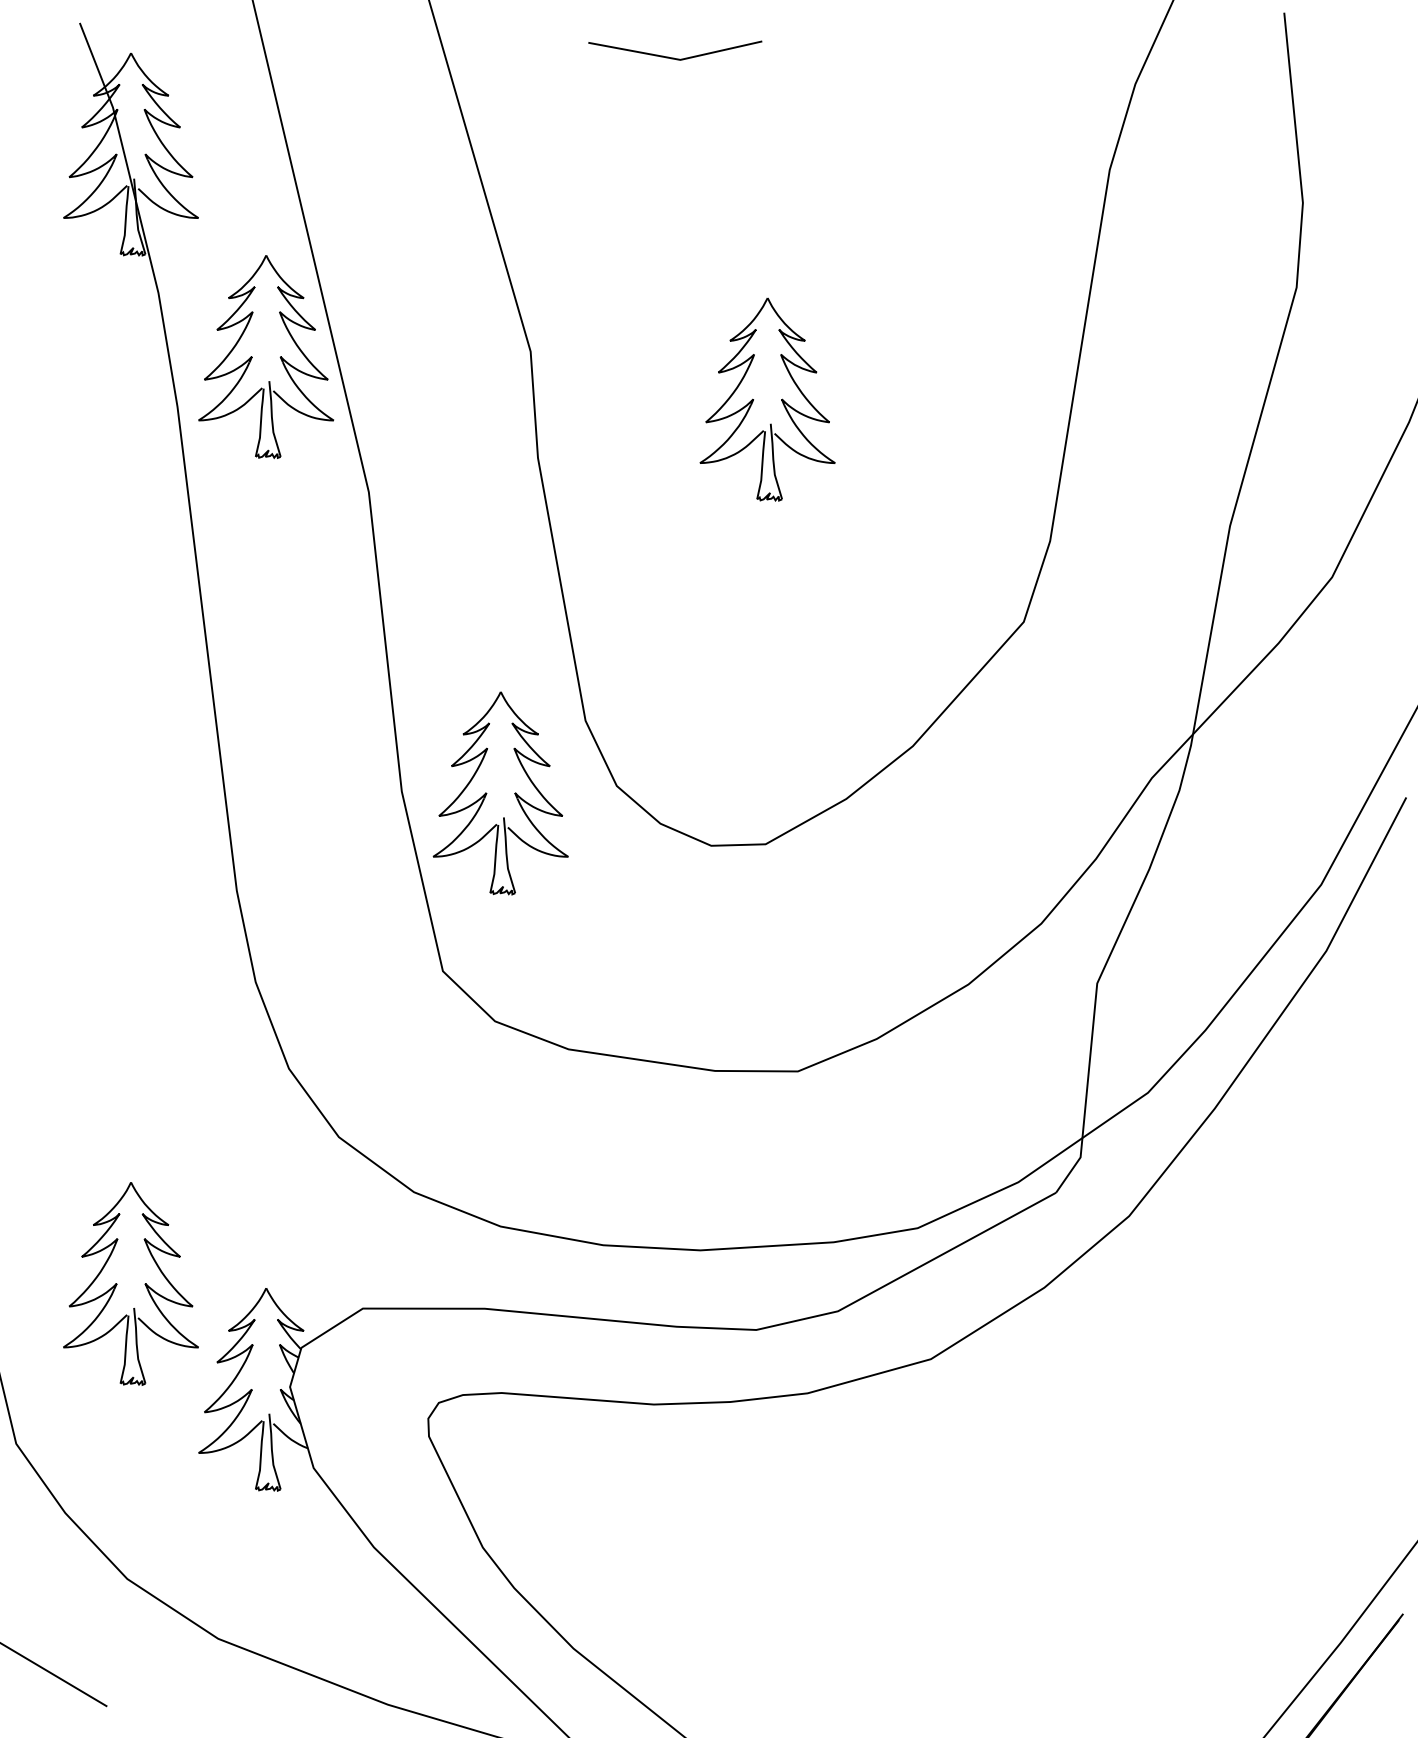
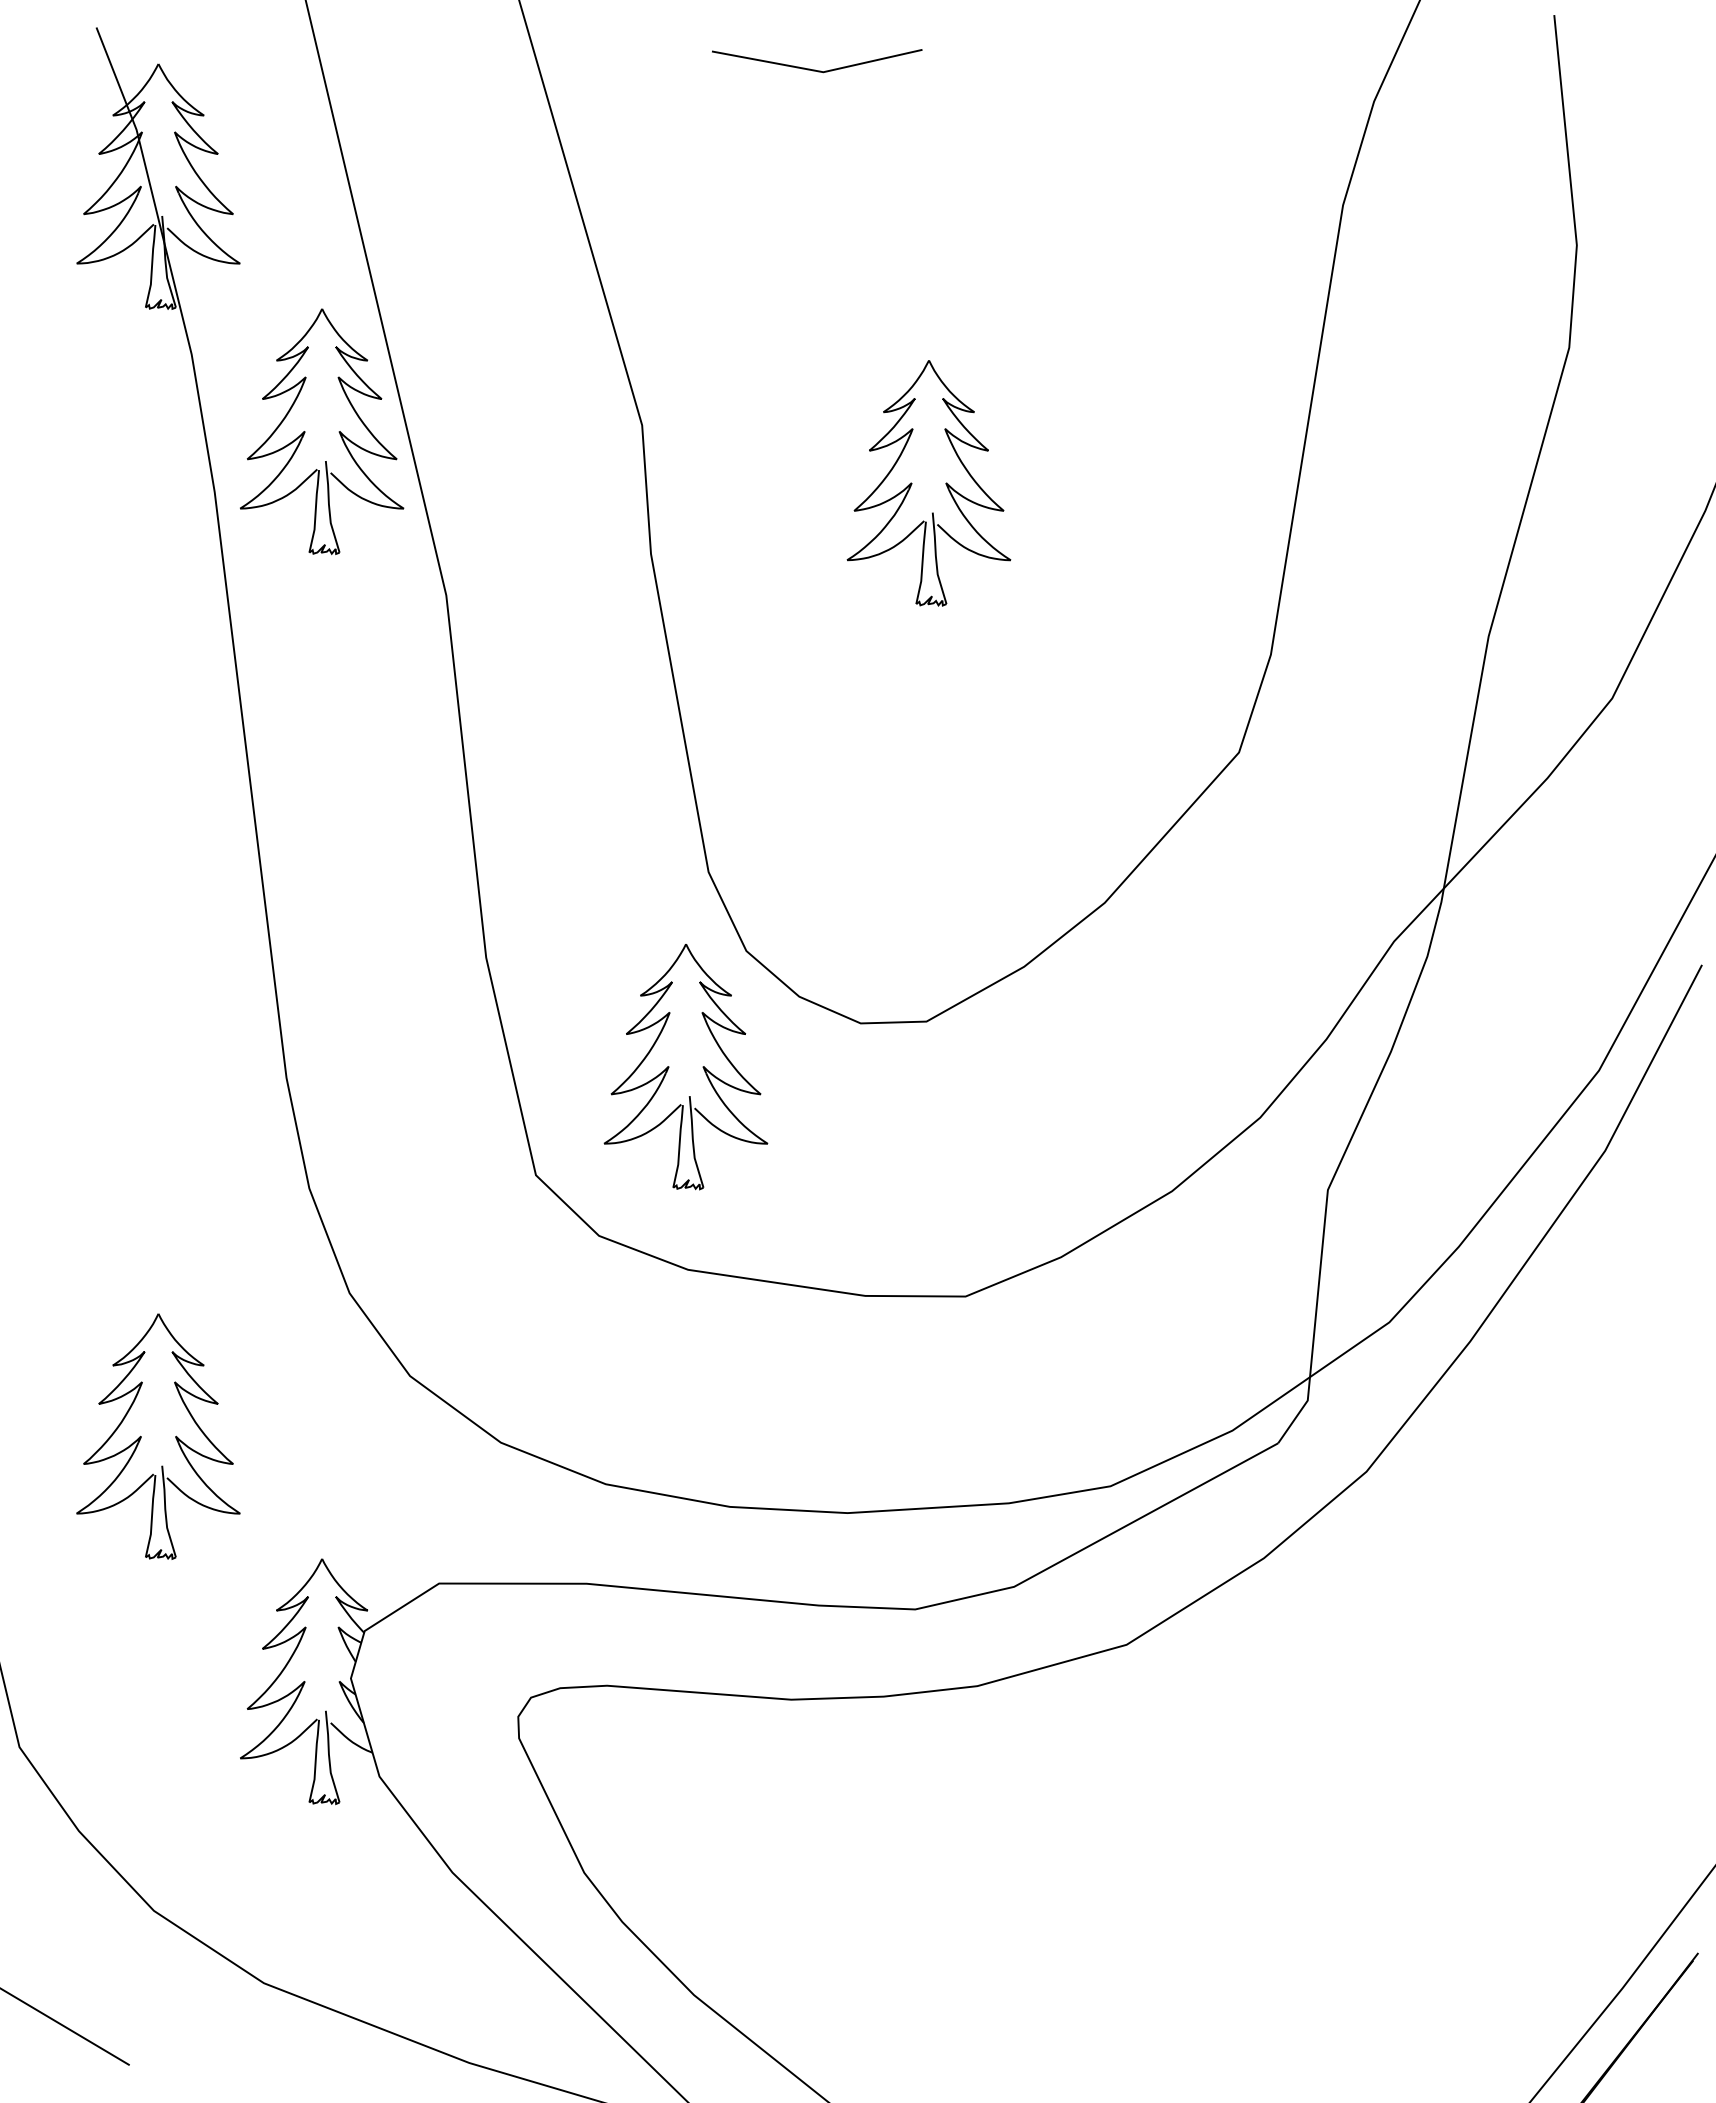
part: (487, 793) -> (669, 1067), moved
part: (117, 1283) -> (141, 1436), moved

